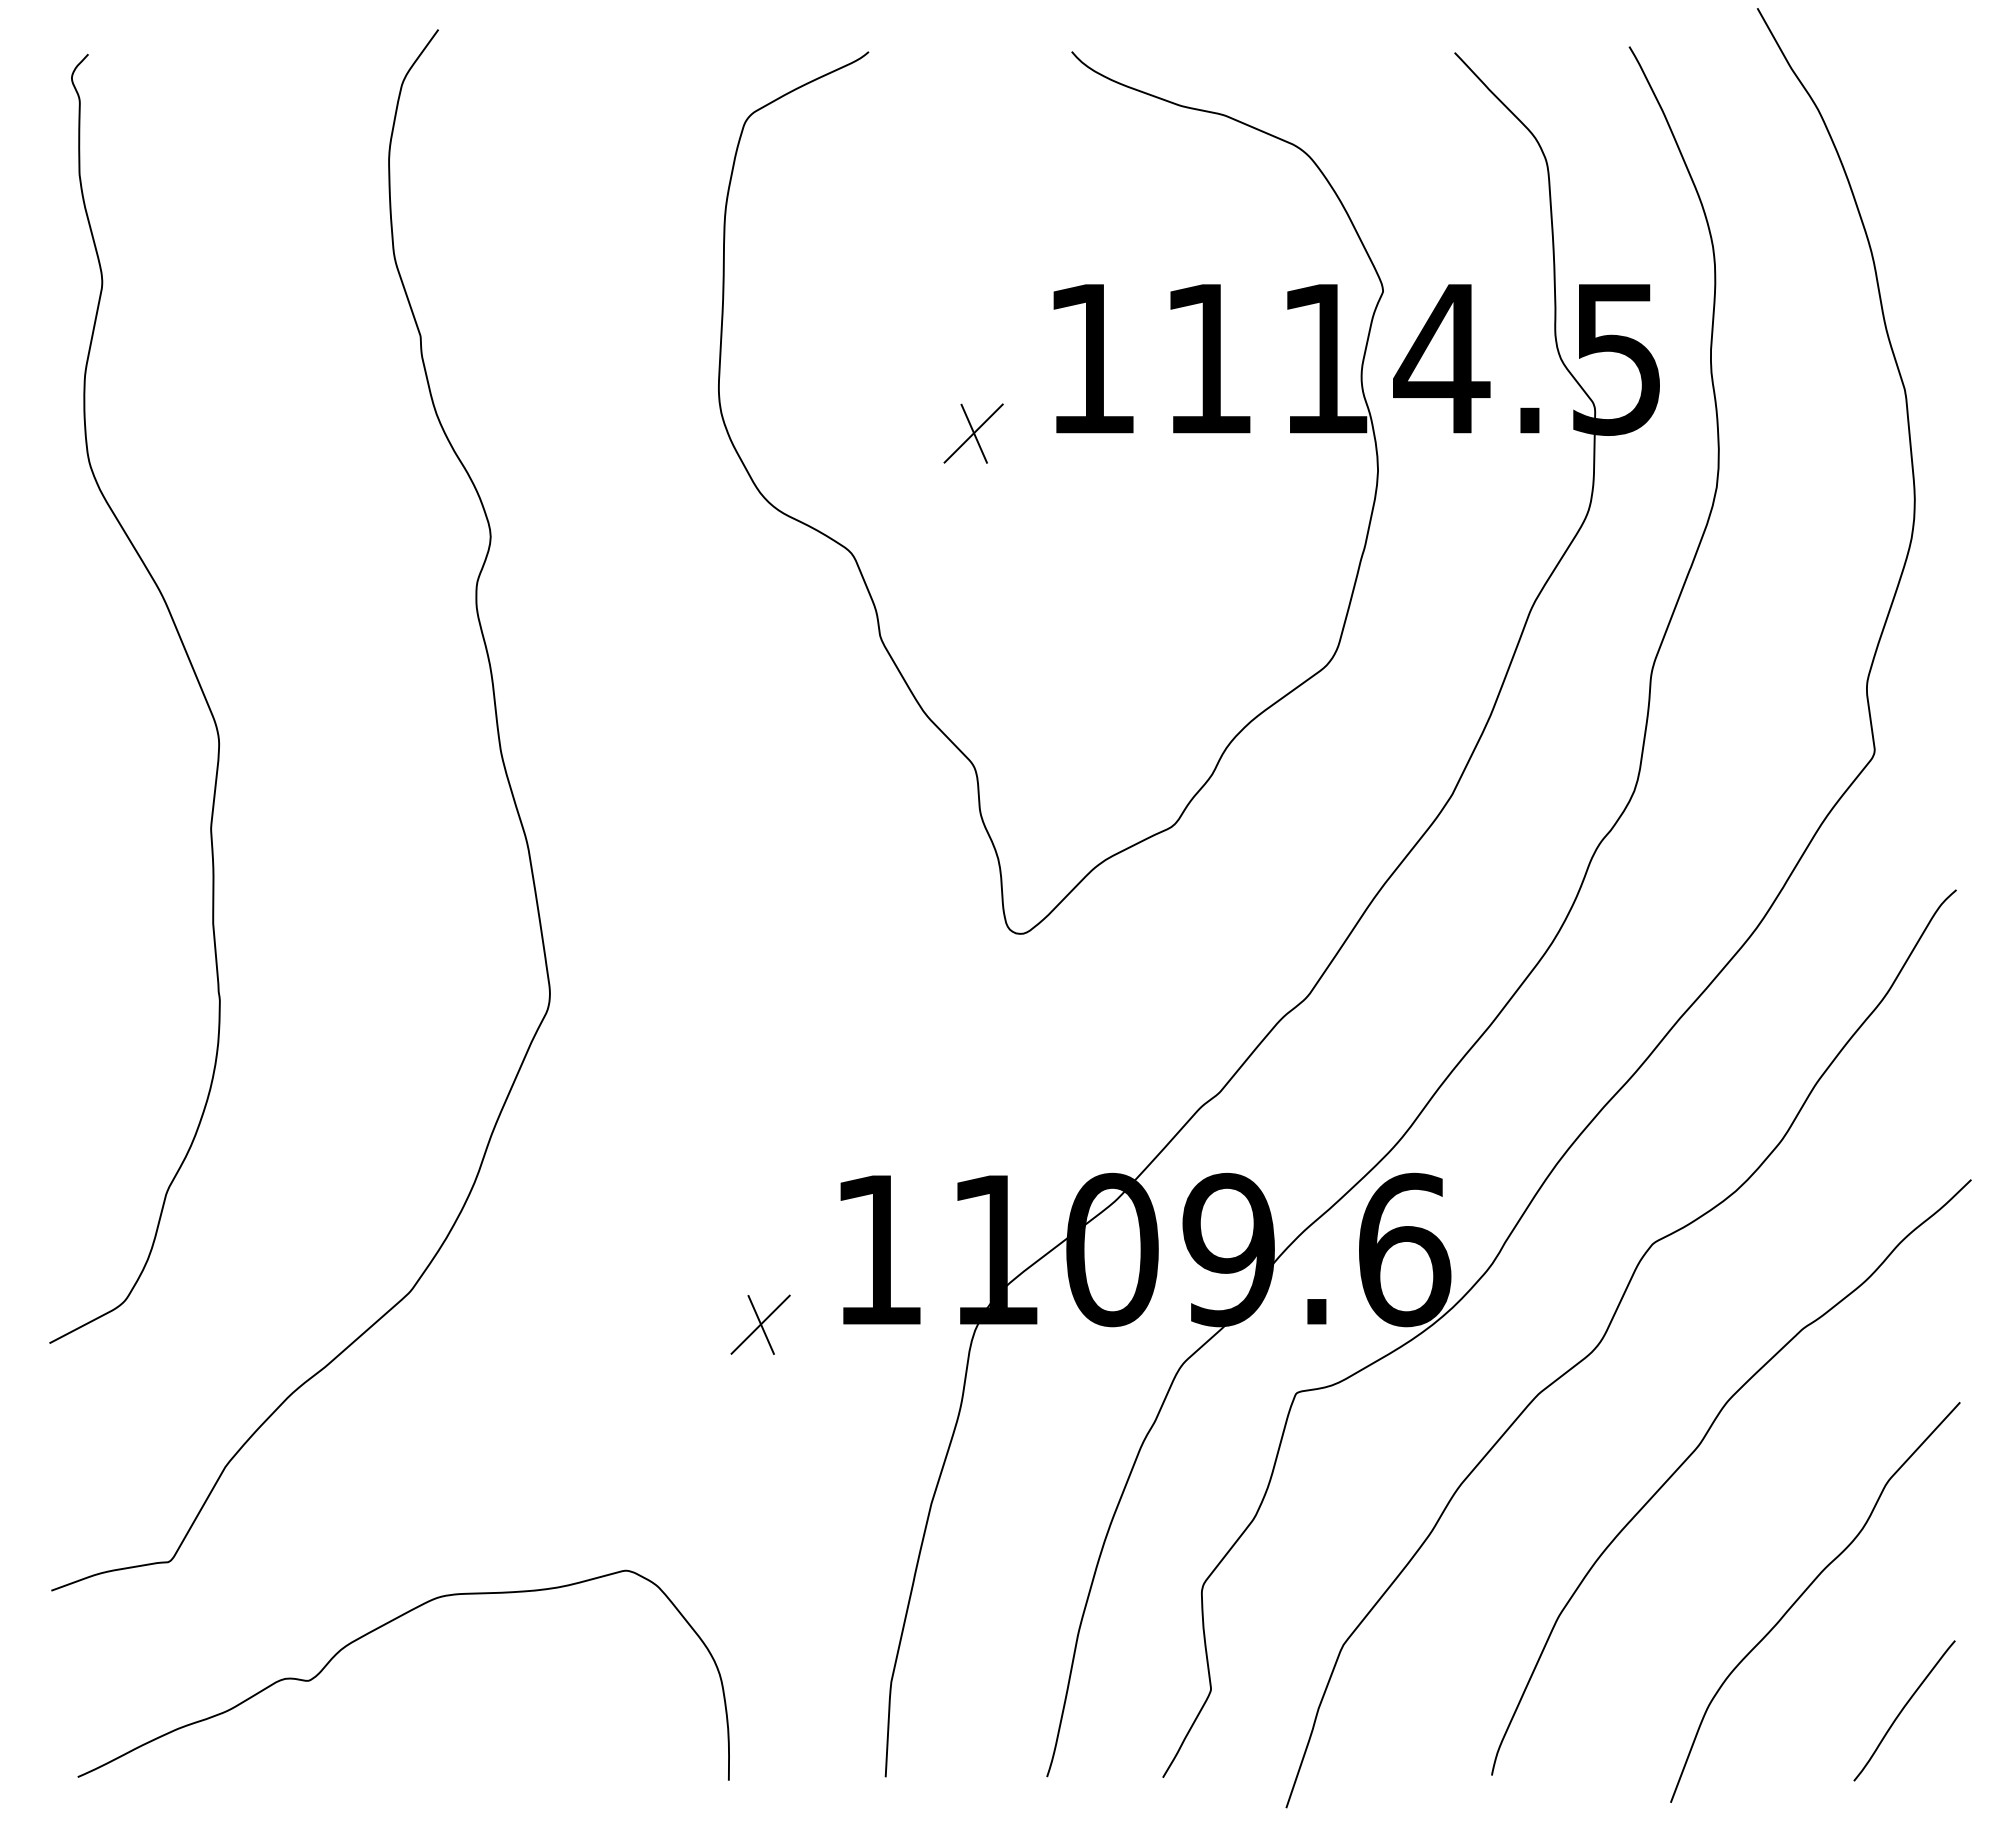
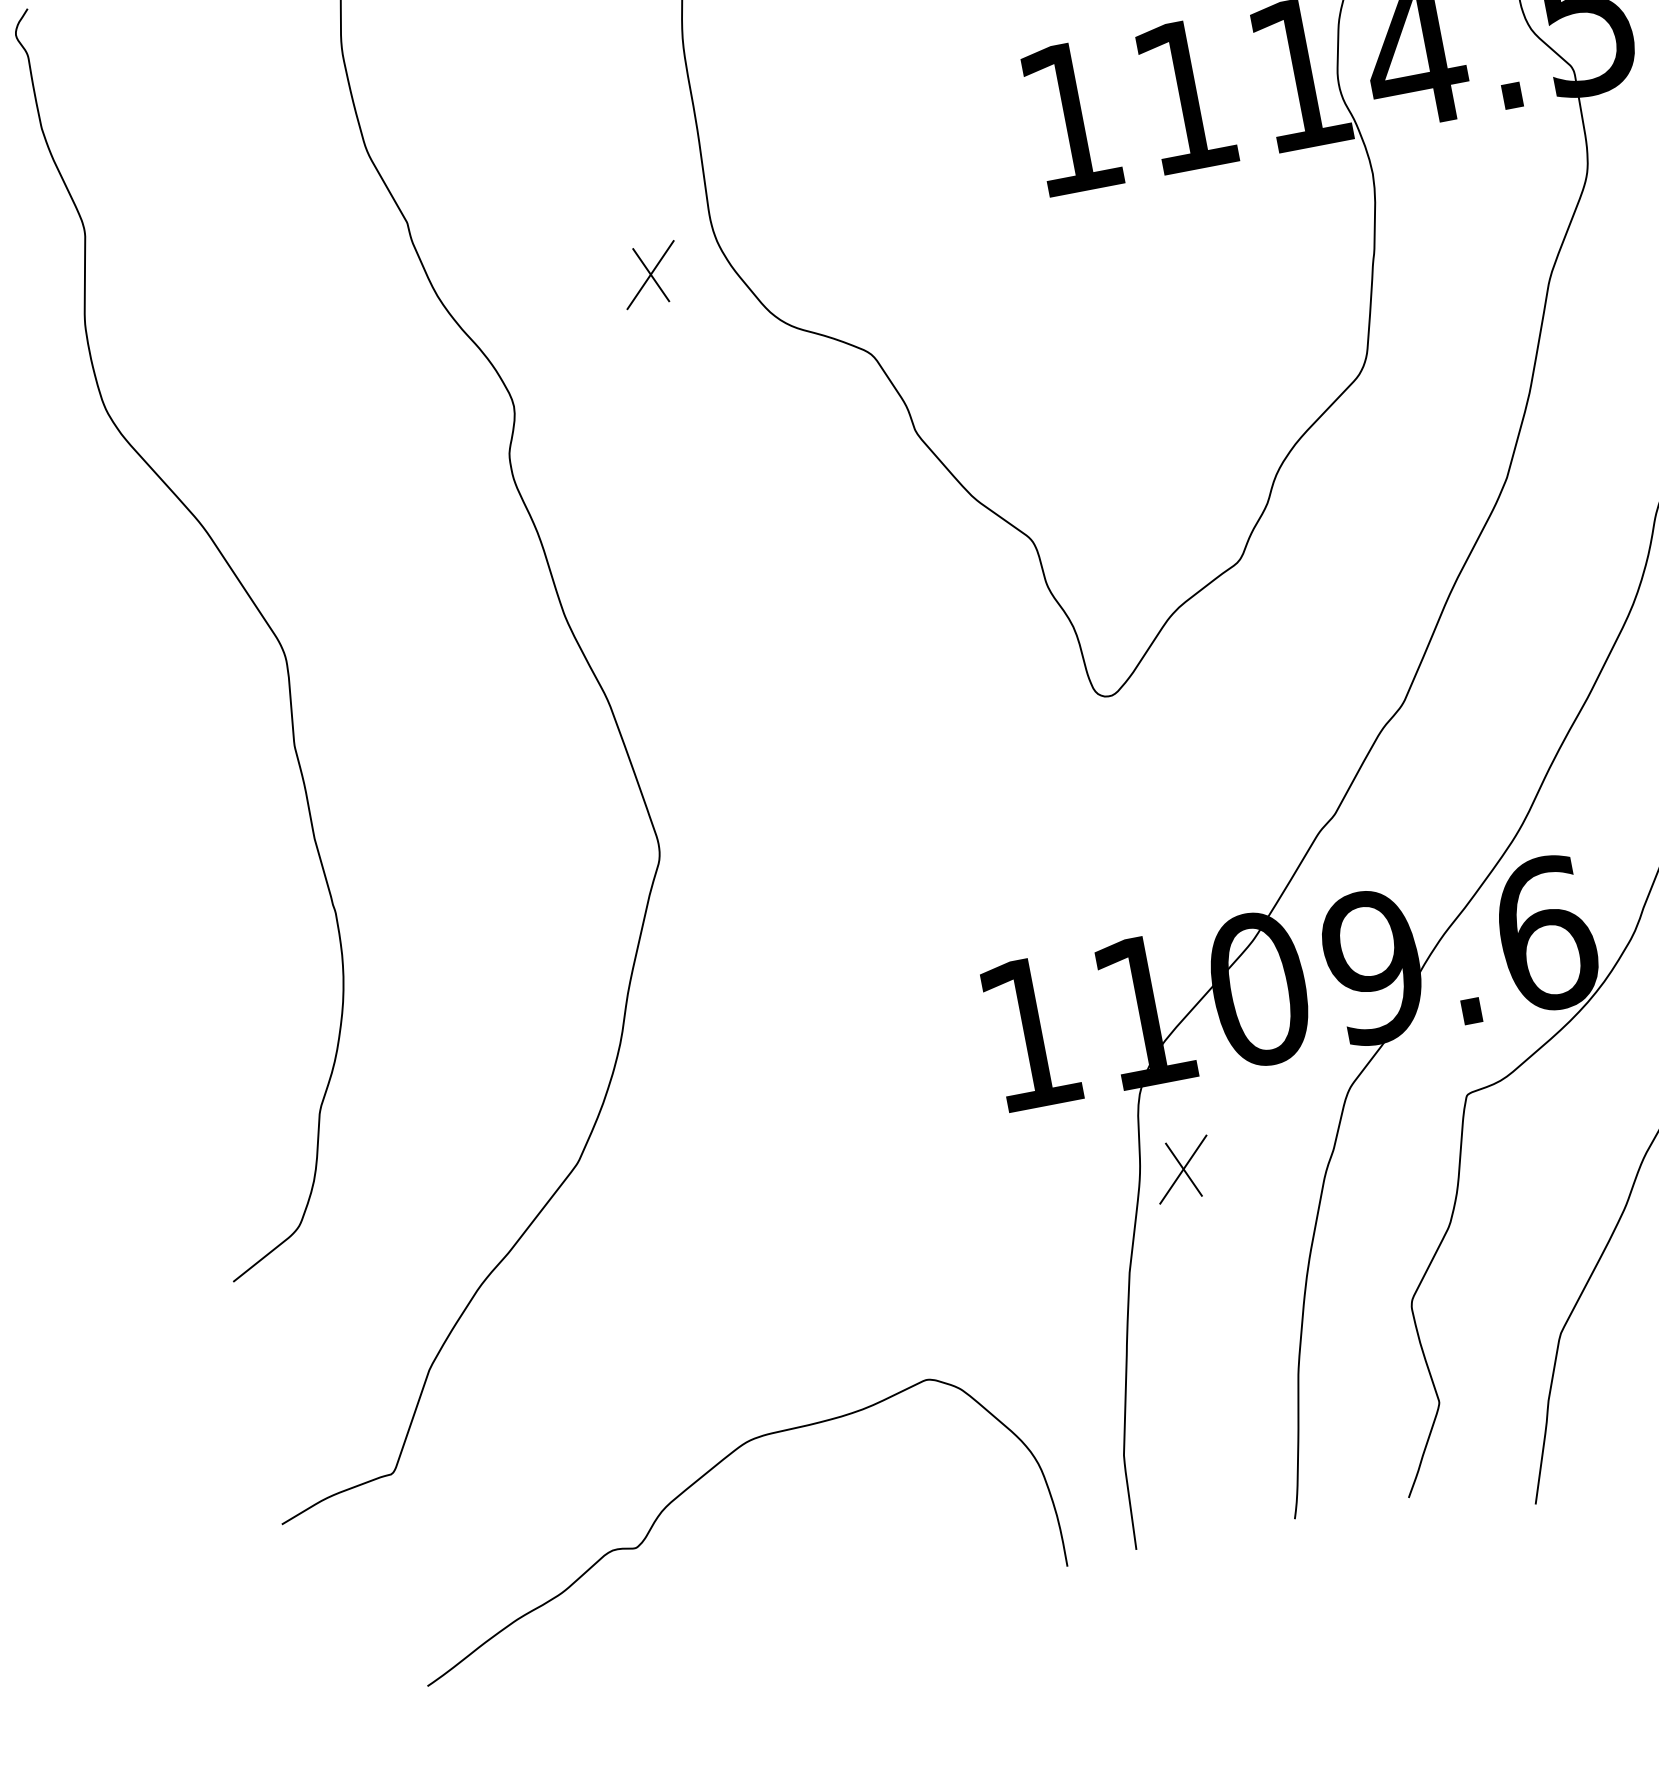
part: (973, 433) -> (650, 275), moved
part: (760, 1324) -> (1183, 1169), moved
curve: (374, 1631) -> (691, 1487), moved

